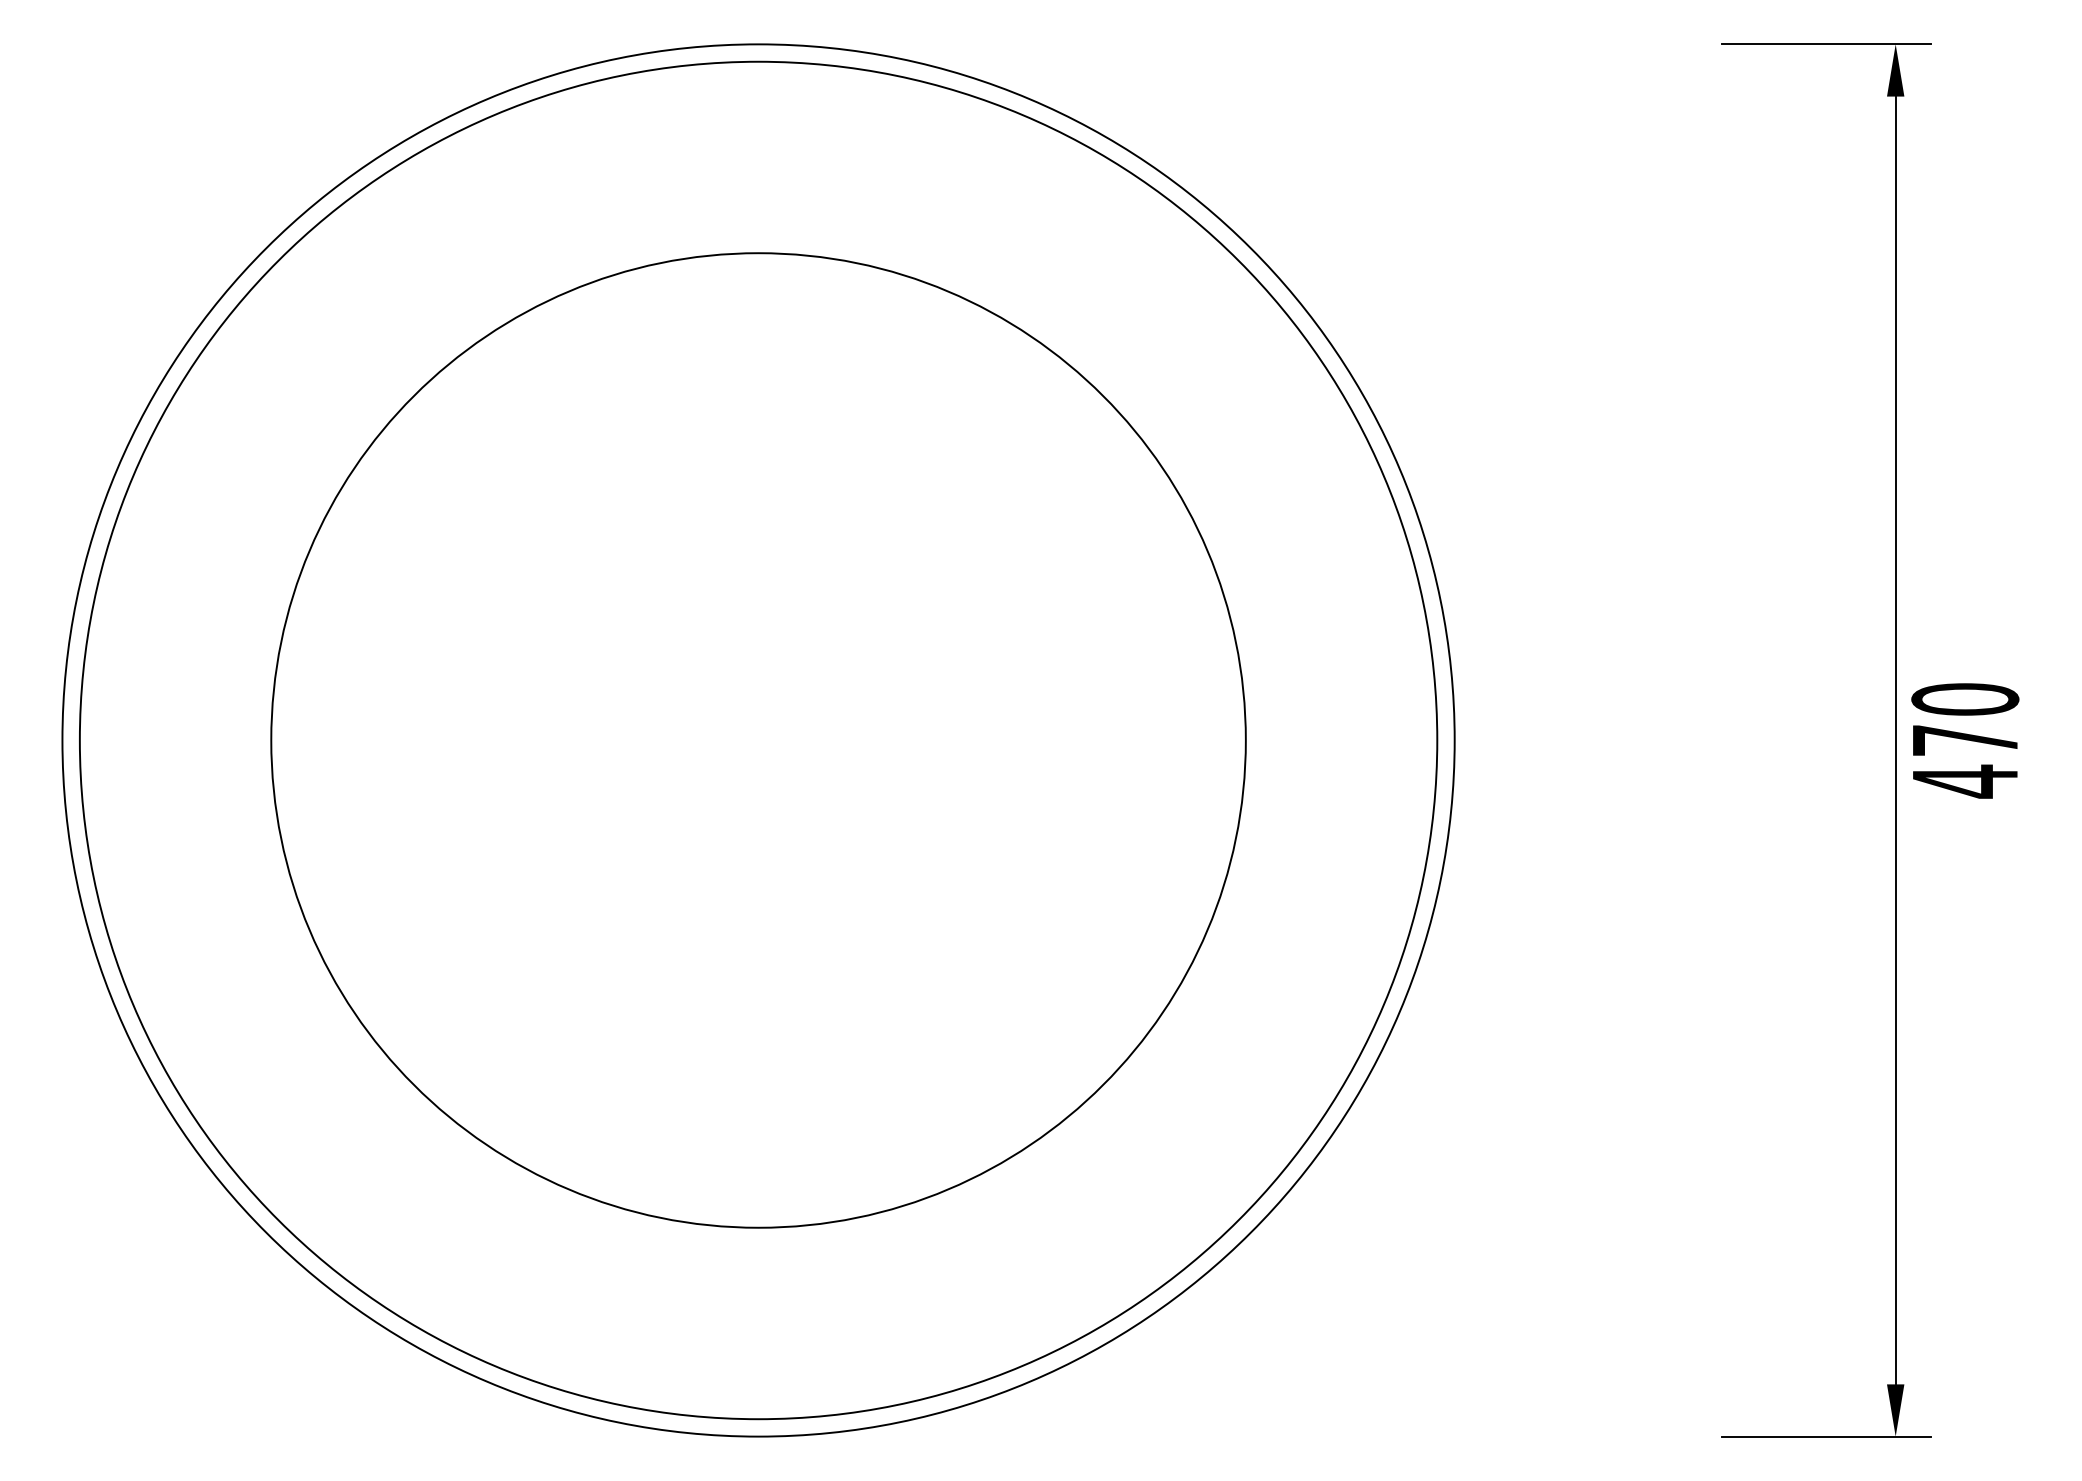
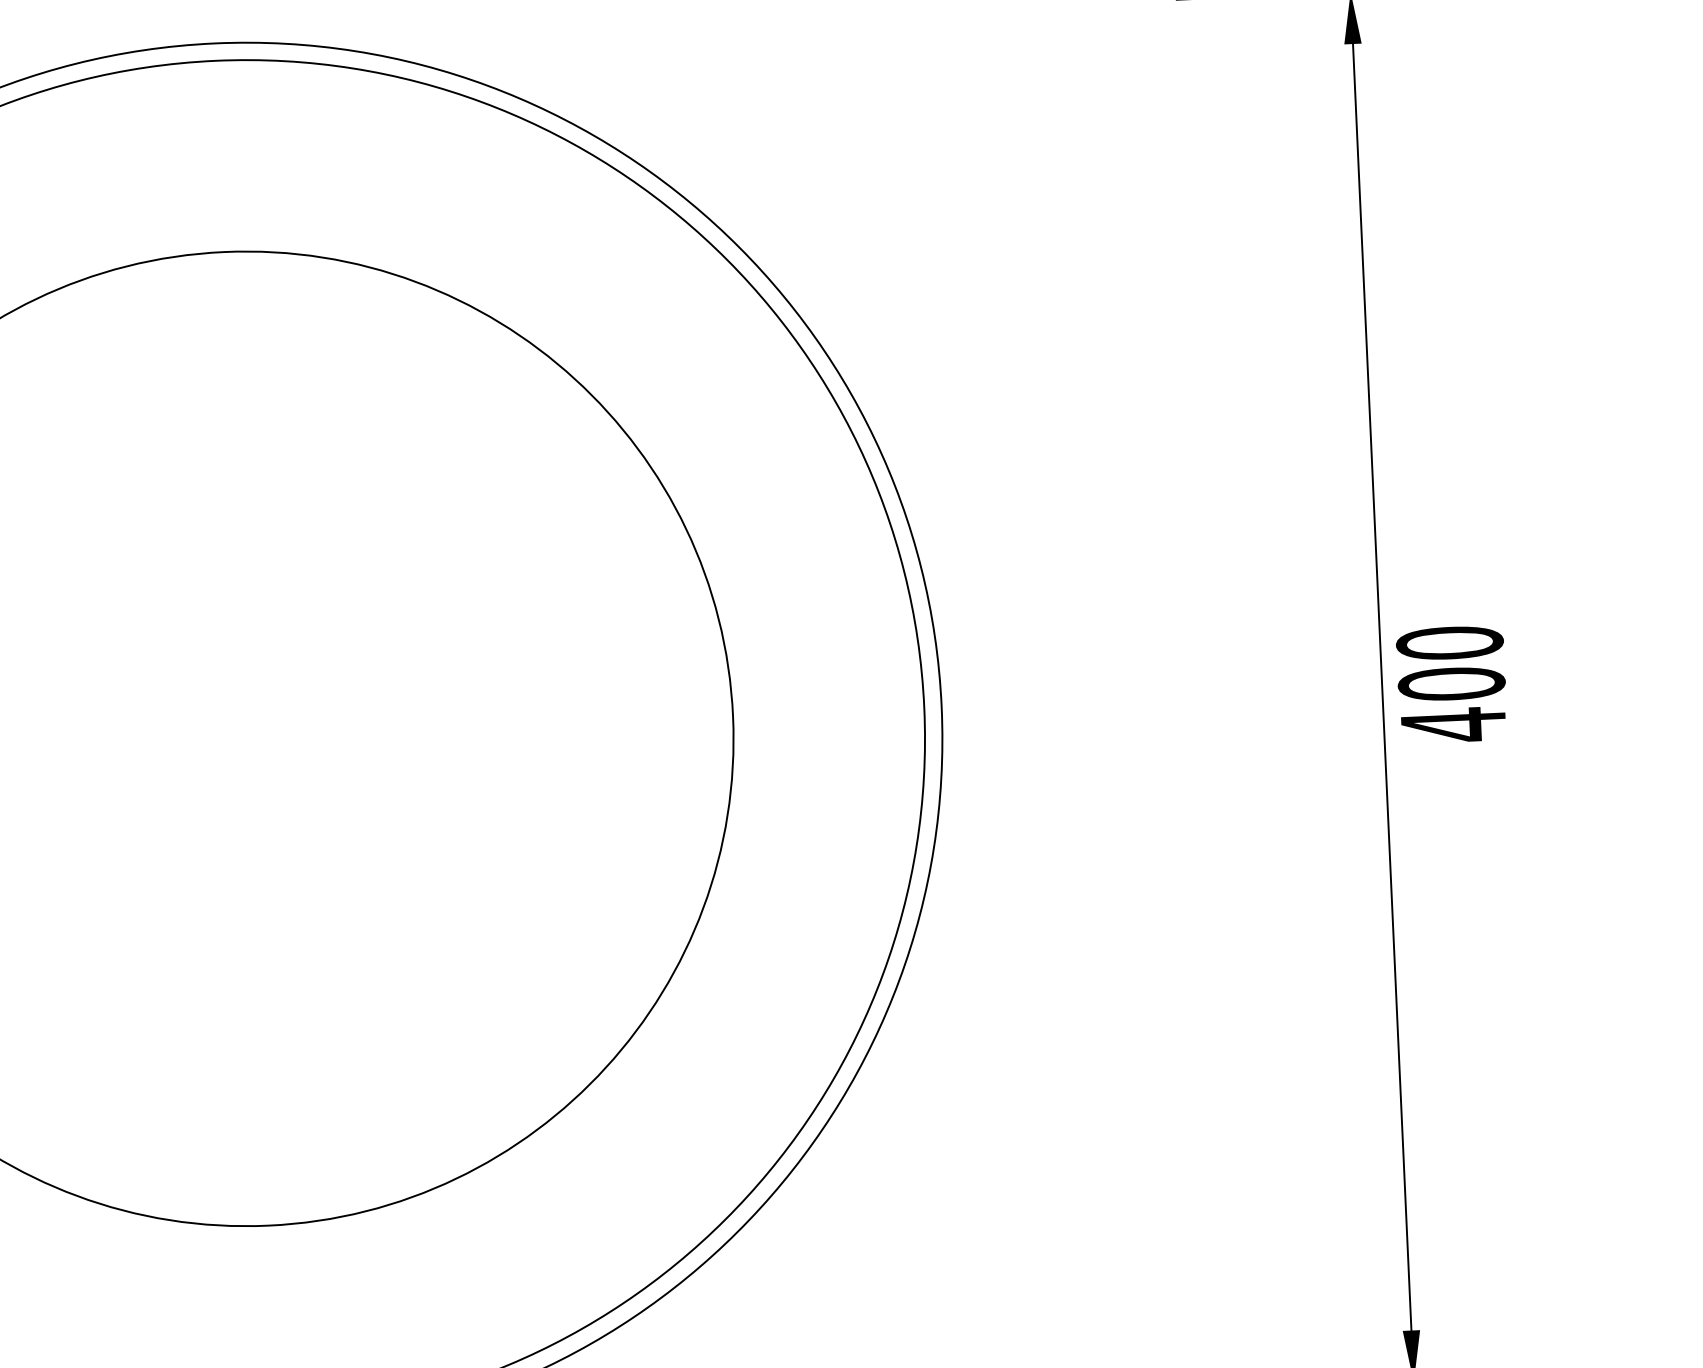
text: (1965, 740) -> (1451, 684), 470 -> 400

